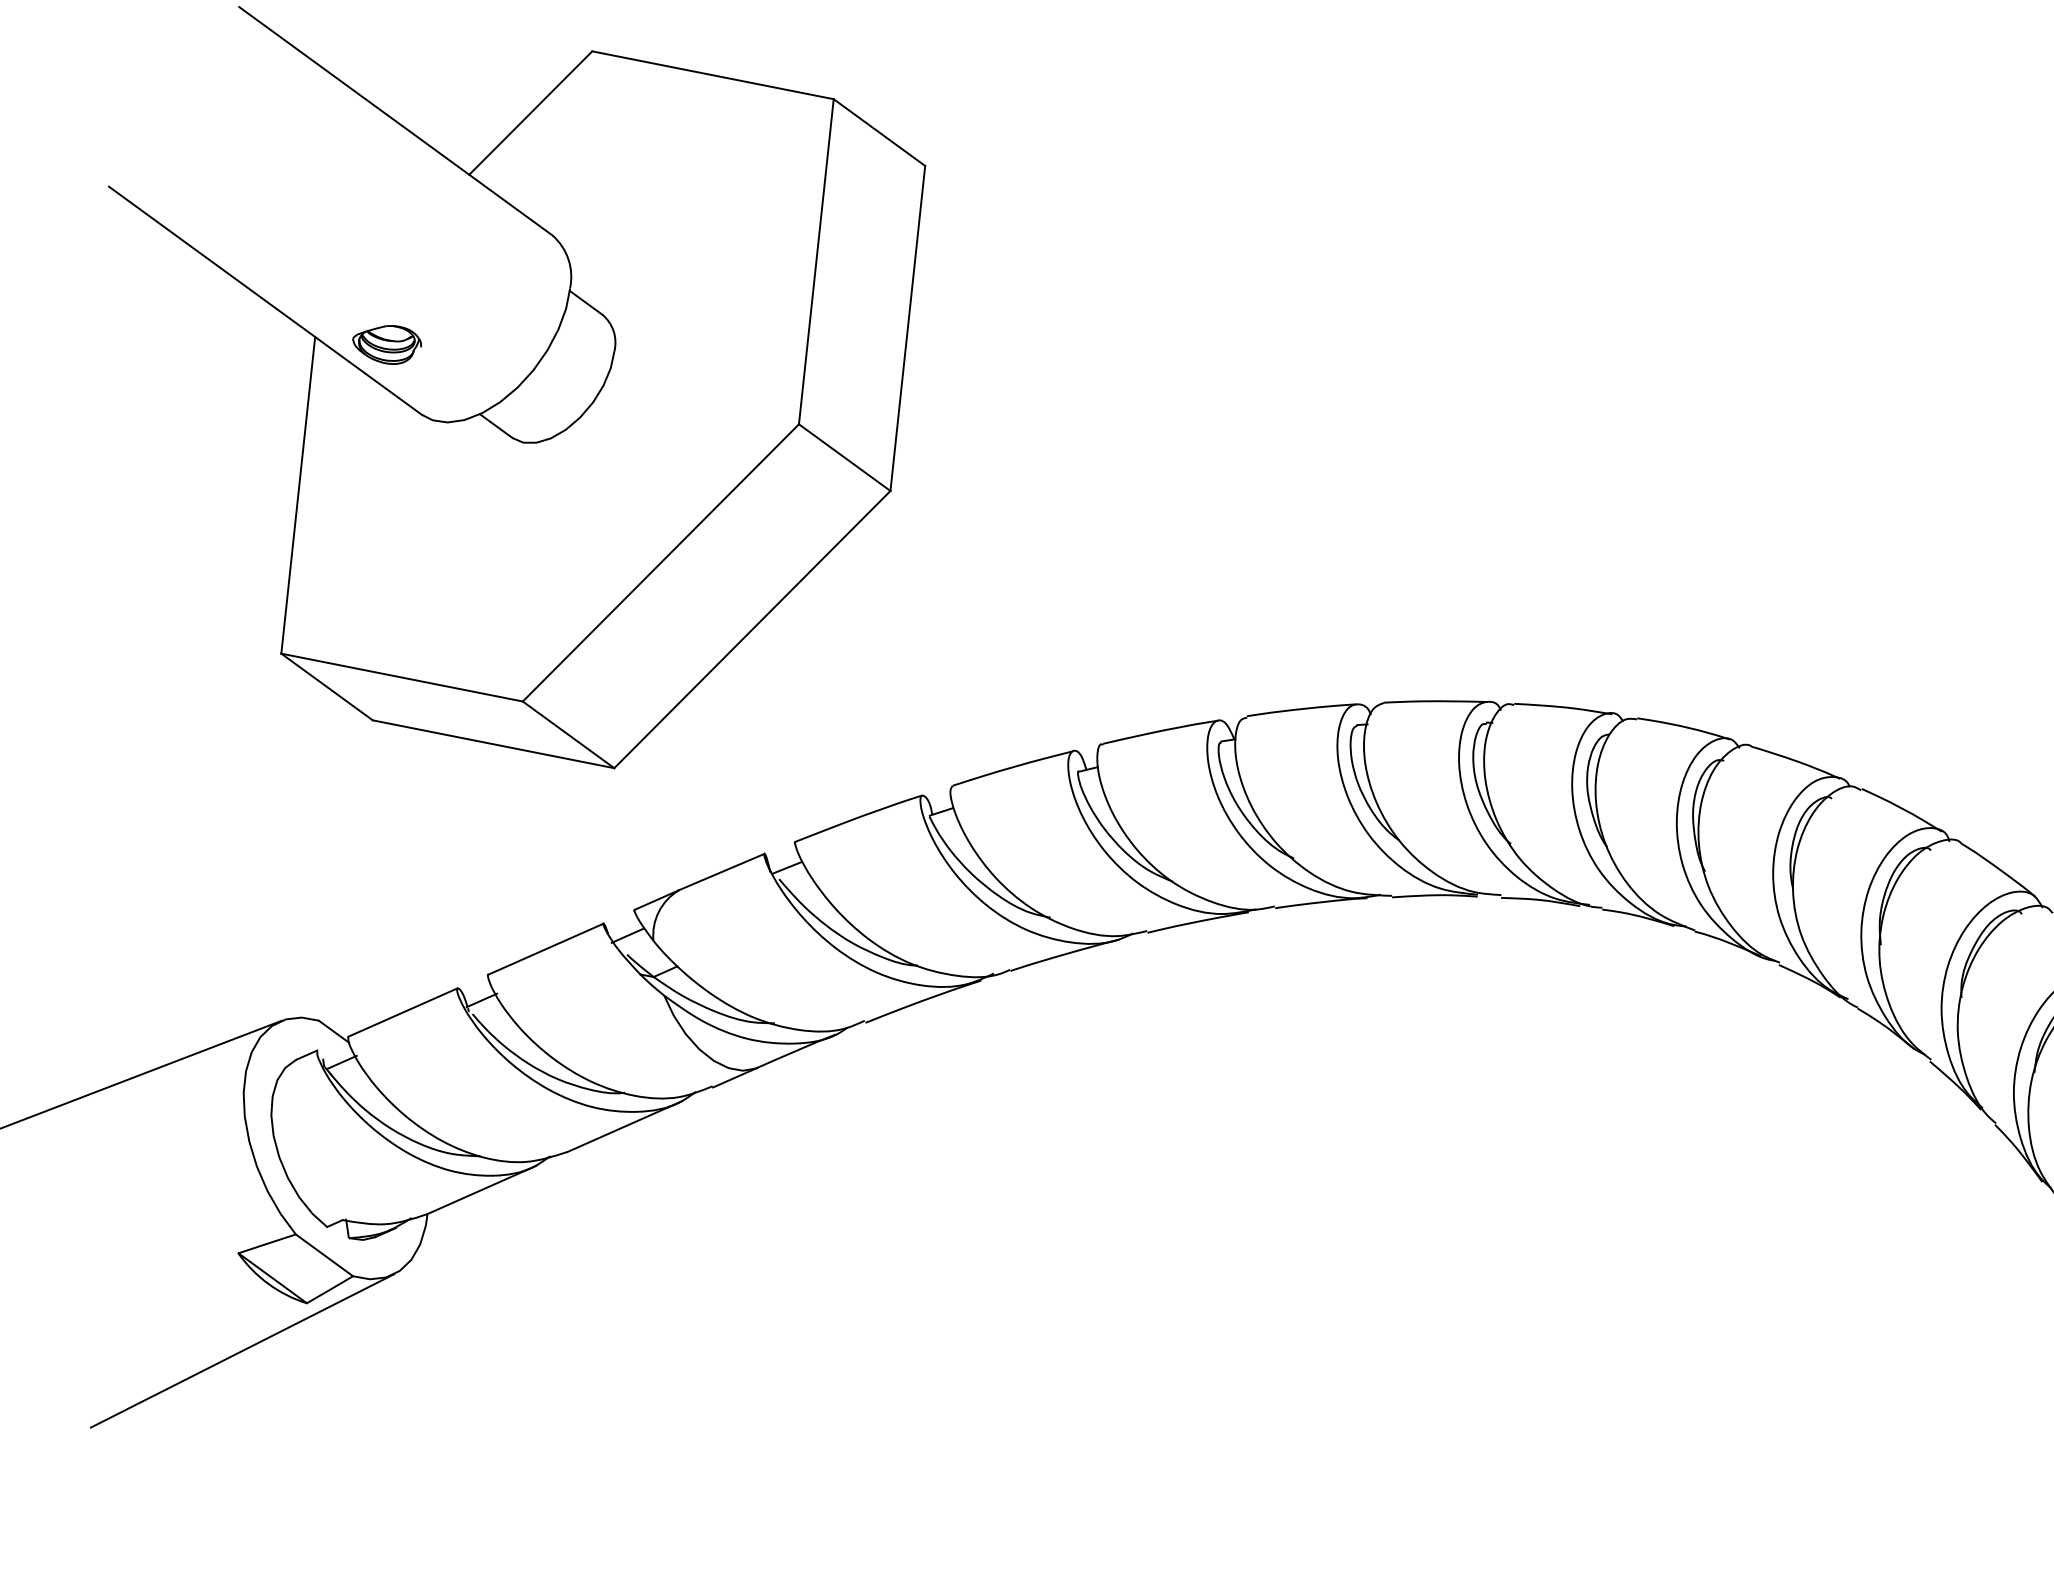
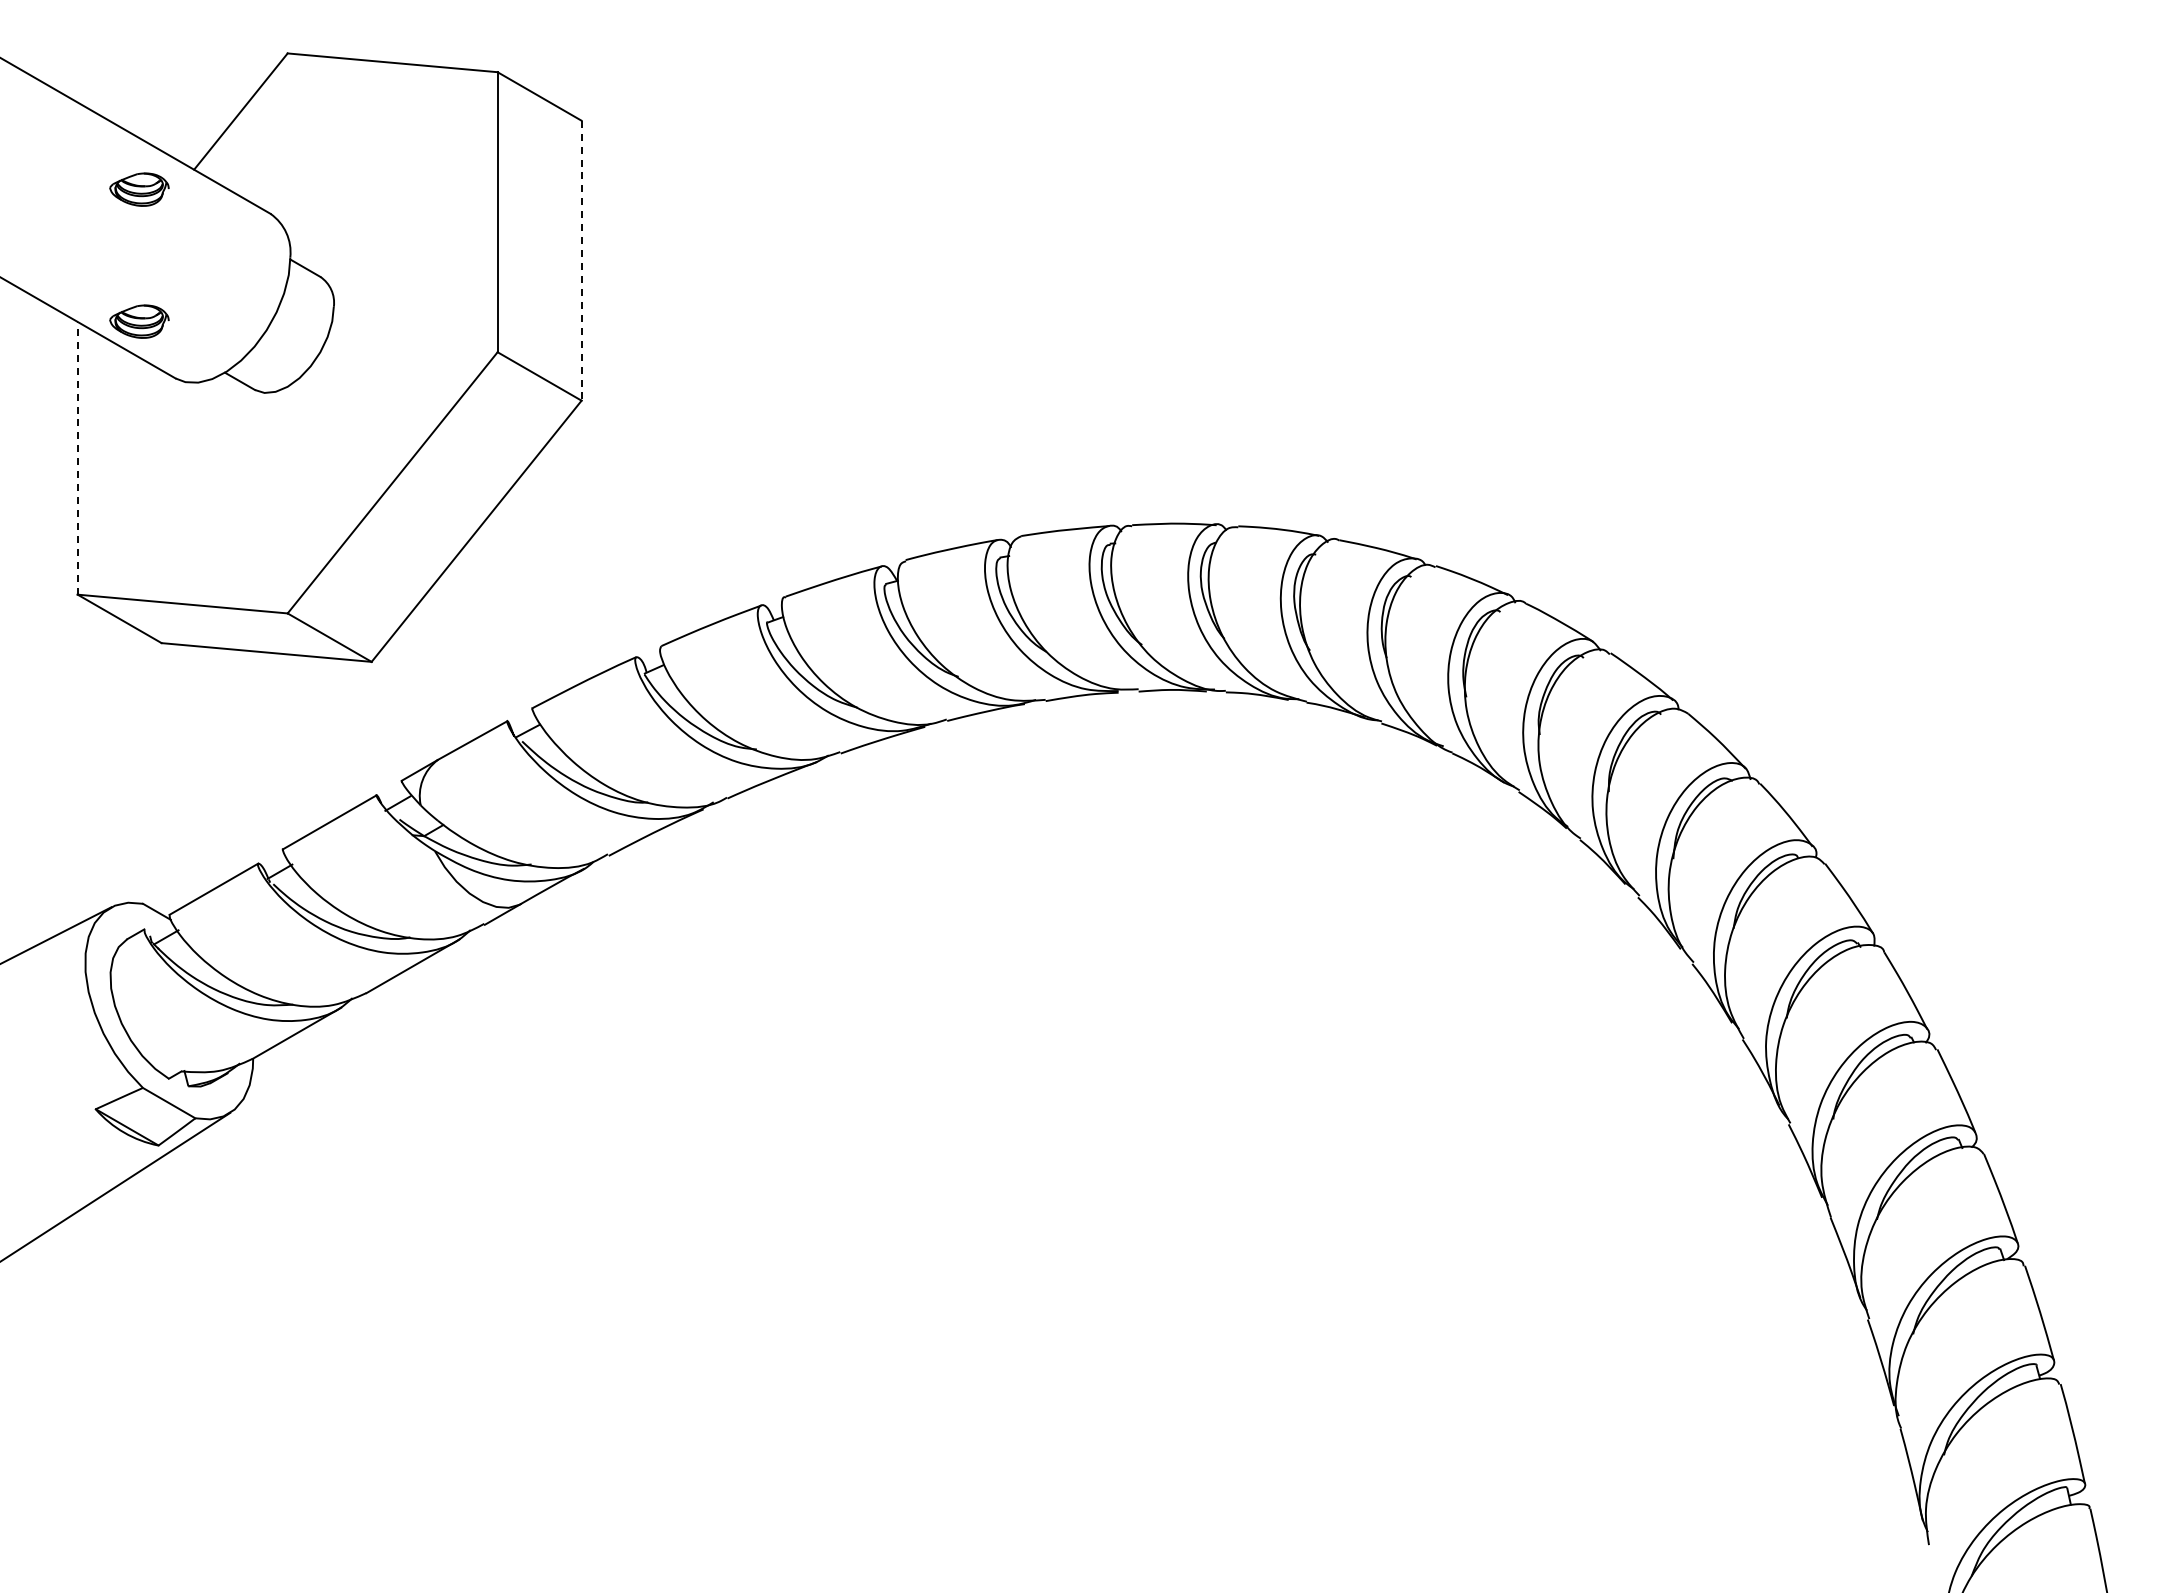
part: (403, 190) -> (139, 189), added
line: (907, 328) -> (581, 260), solid -> dashed
line: (298, 494) -> (77, 457), solid -> dashed

